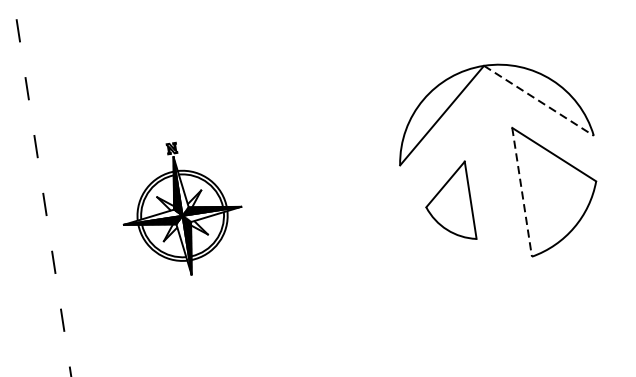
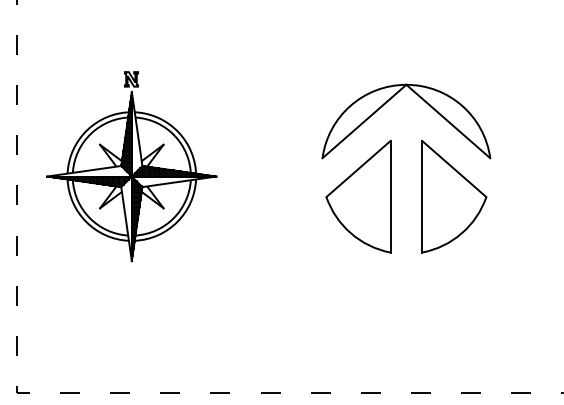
line: (539, 100) -> (448, 121), dashed -> solid
line: (522, 191) -> (422, 196), dashed -> solid
part: (448, 203) -> (358, 196), size x1.67
part: (181, 208) -> (131, 166), size x1.67

